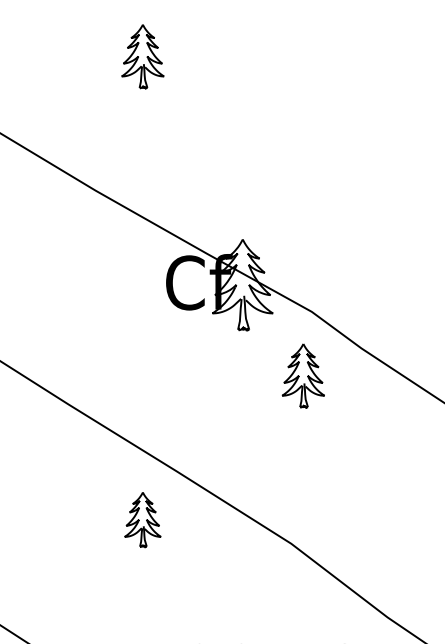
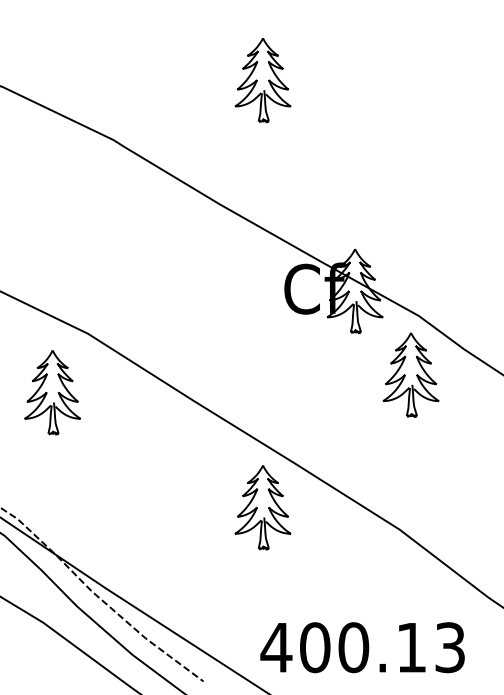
part: (142, 56) -> (262, 80), size x1.43
part: (302, 375) -> (410, 374), size x1.43
part: (142, 519) -> (262, 507), size x1.67

